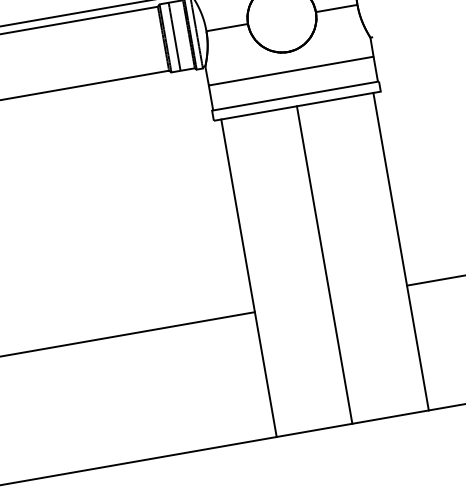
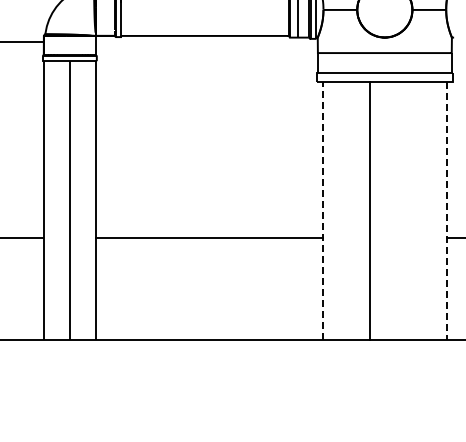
line: (401, 252) -> (446, 211), solid -> dashed
line: (324, 264) -> (369, 210), moved
line: (249, 278) -> (323, 210), solid -> dashed

